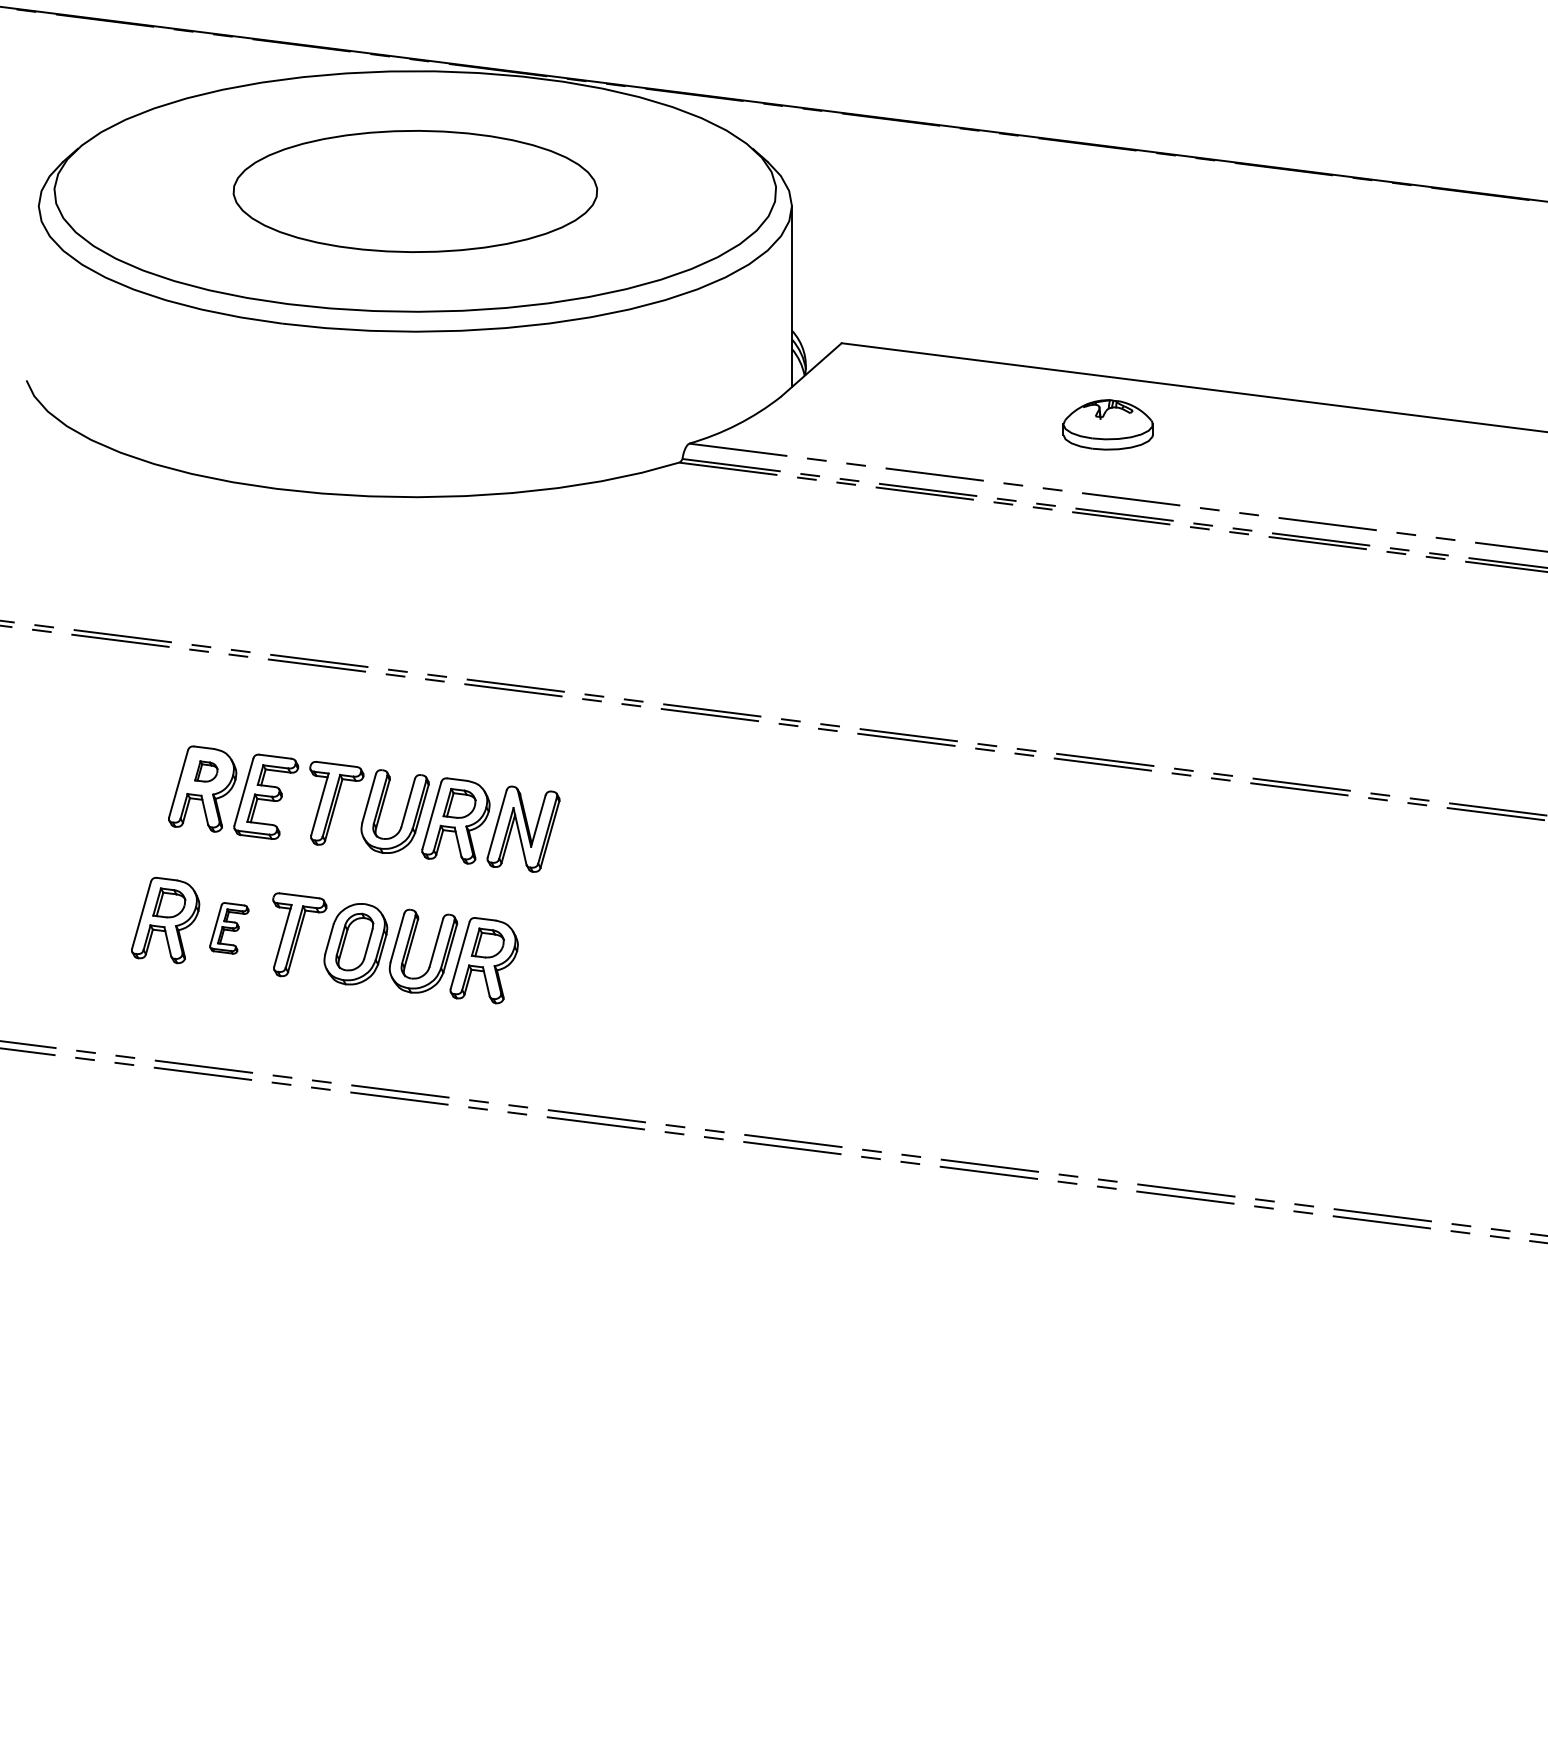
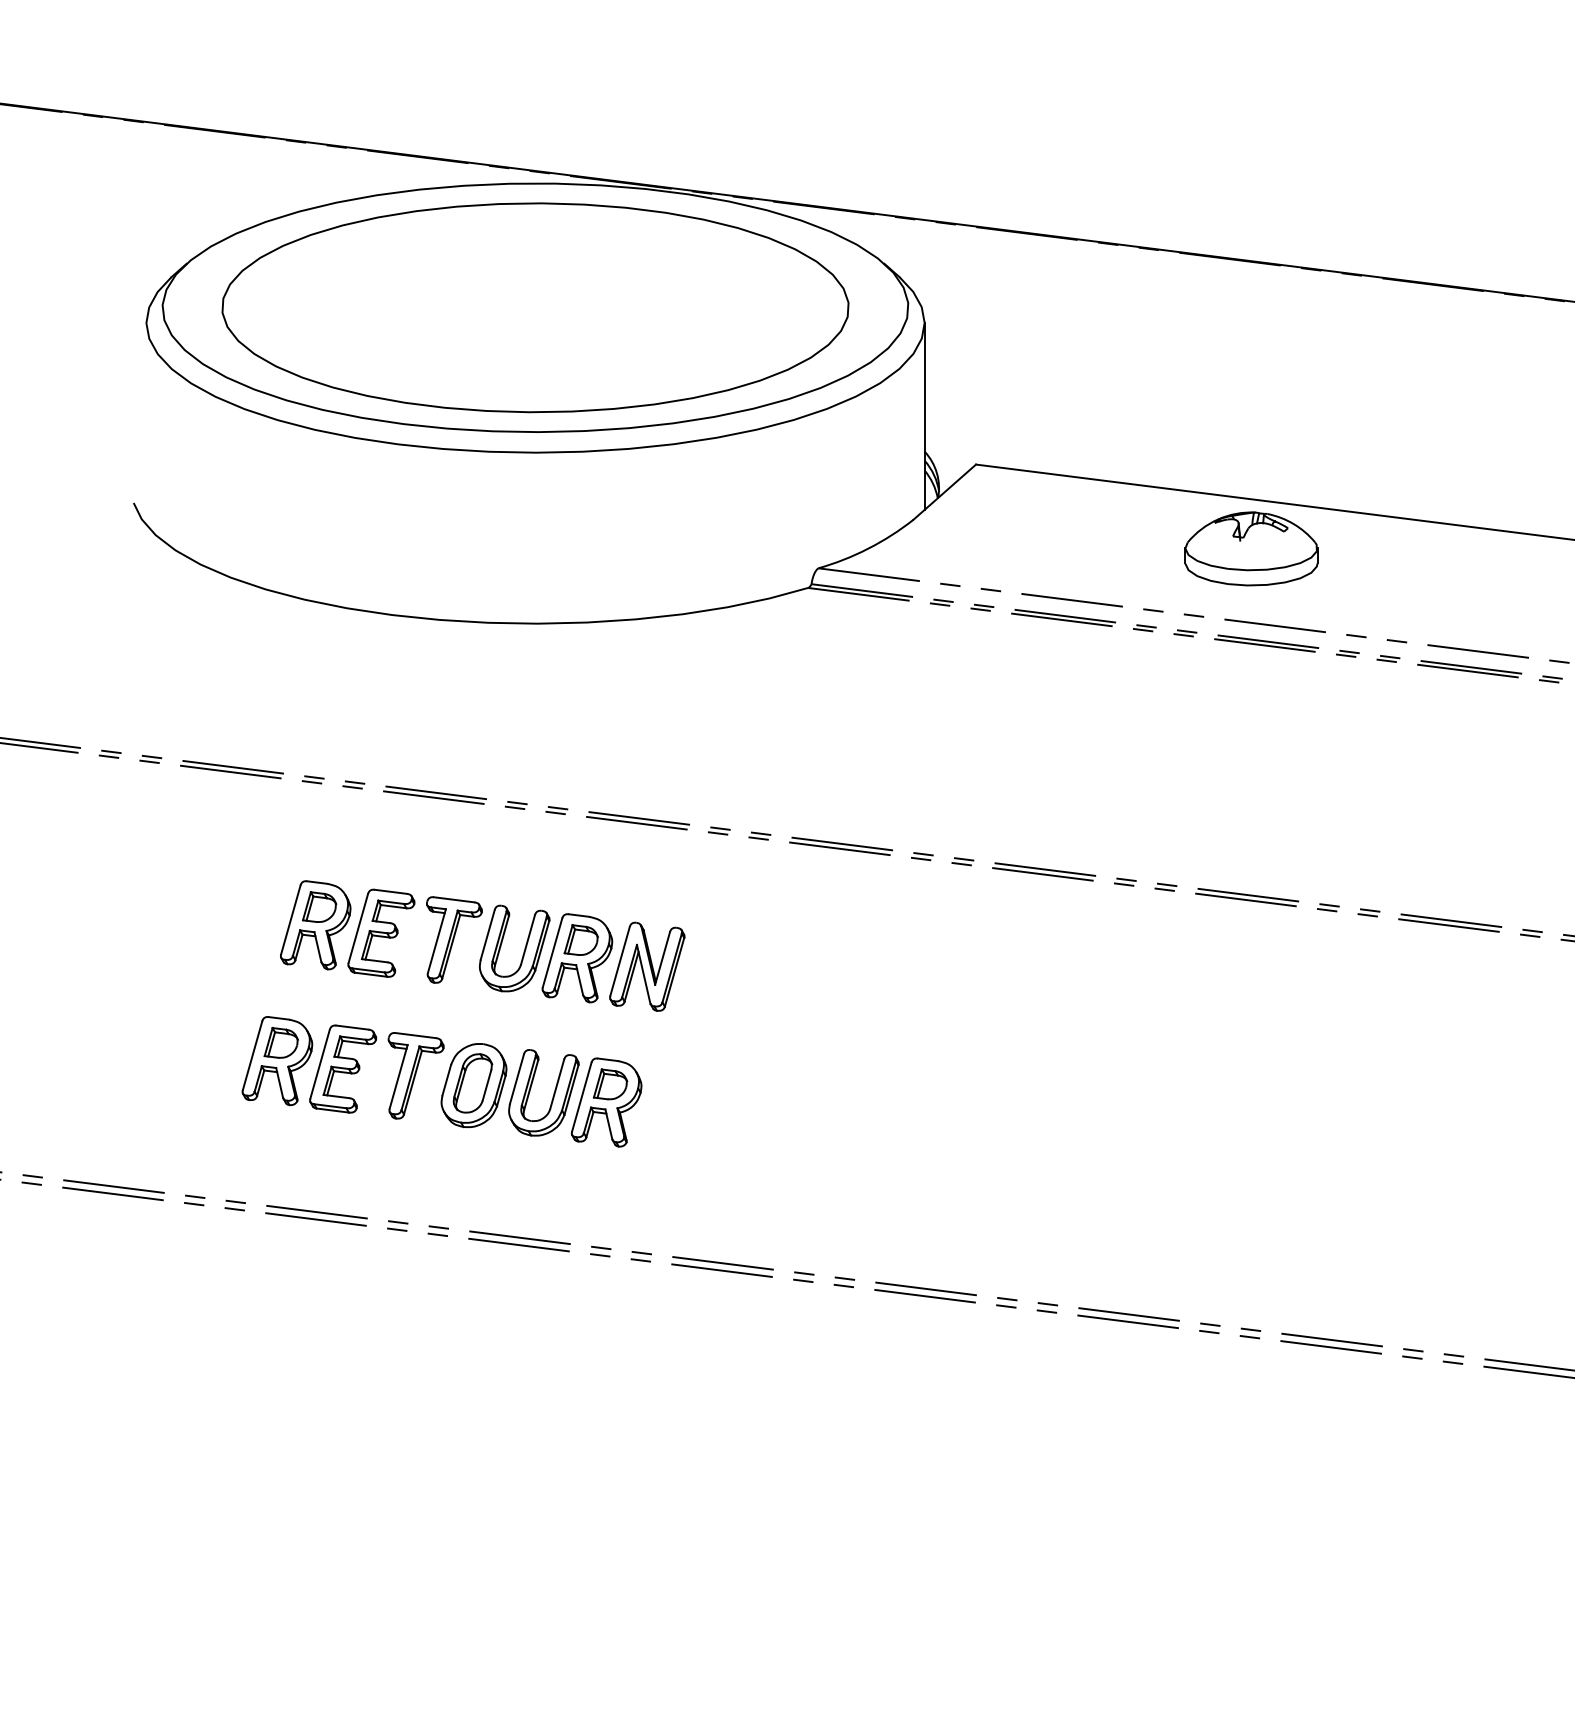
part: (415, 191) -> (535, 307), size x1.67
part: (1107, 424) -> (1250, 548), size x1.43
part: (206, 771) -> (319, 907), size x1.43
part: (229, 928) -> (343, 1069), size x1.67

